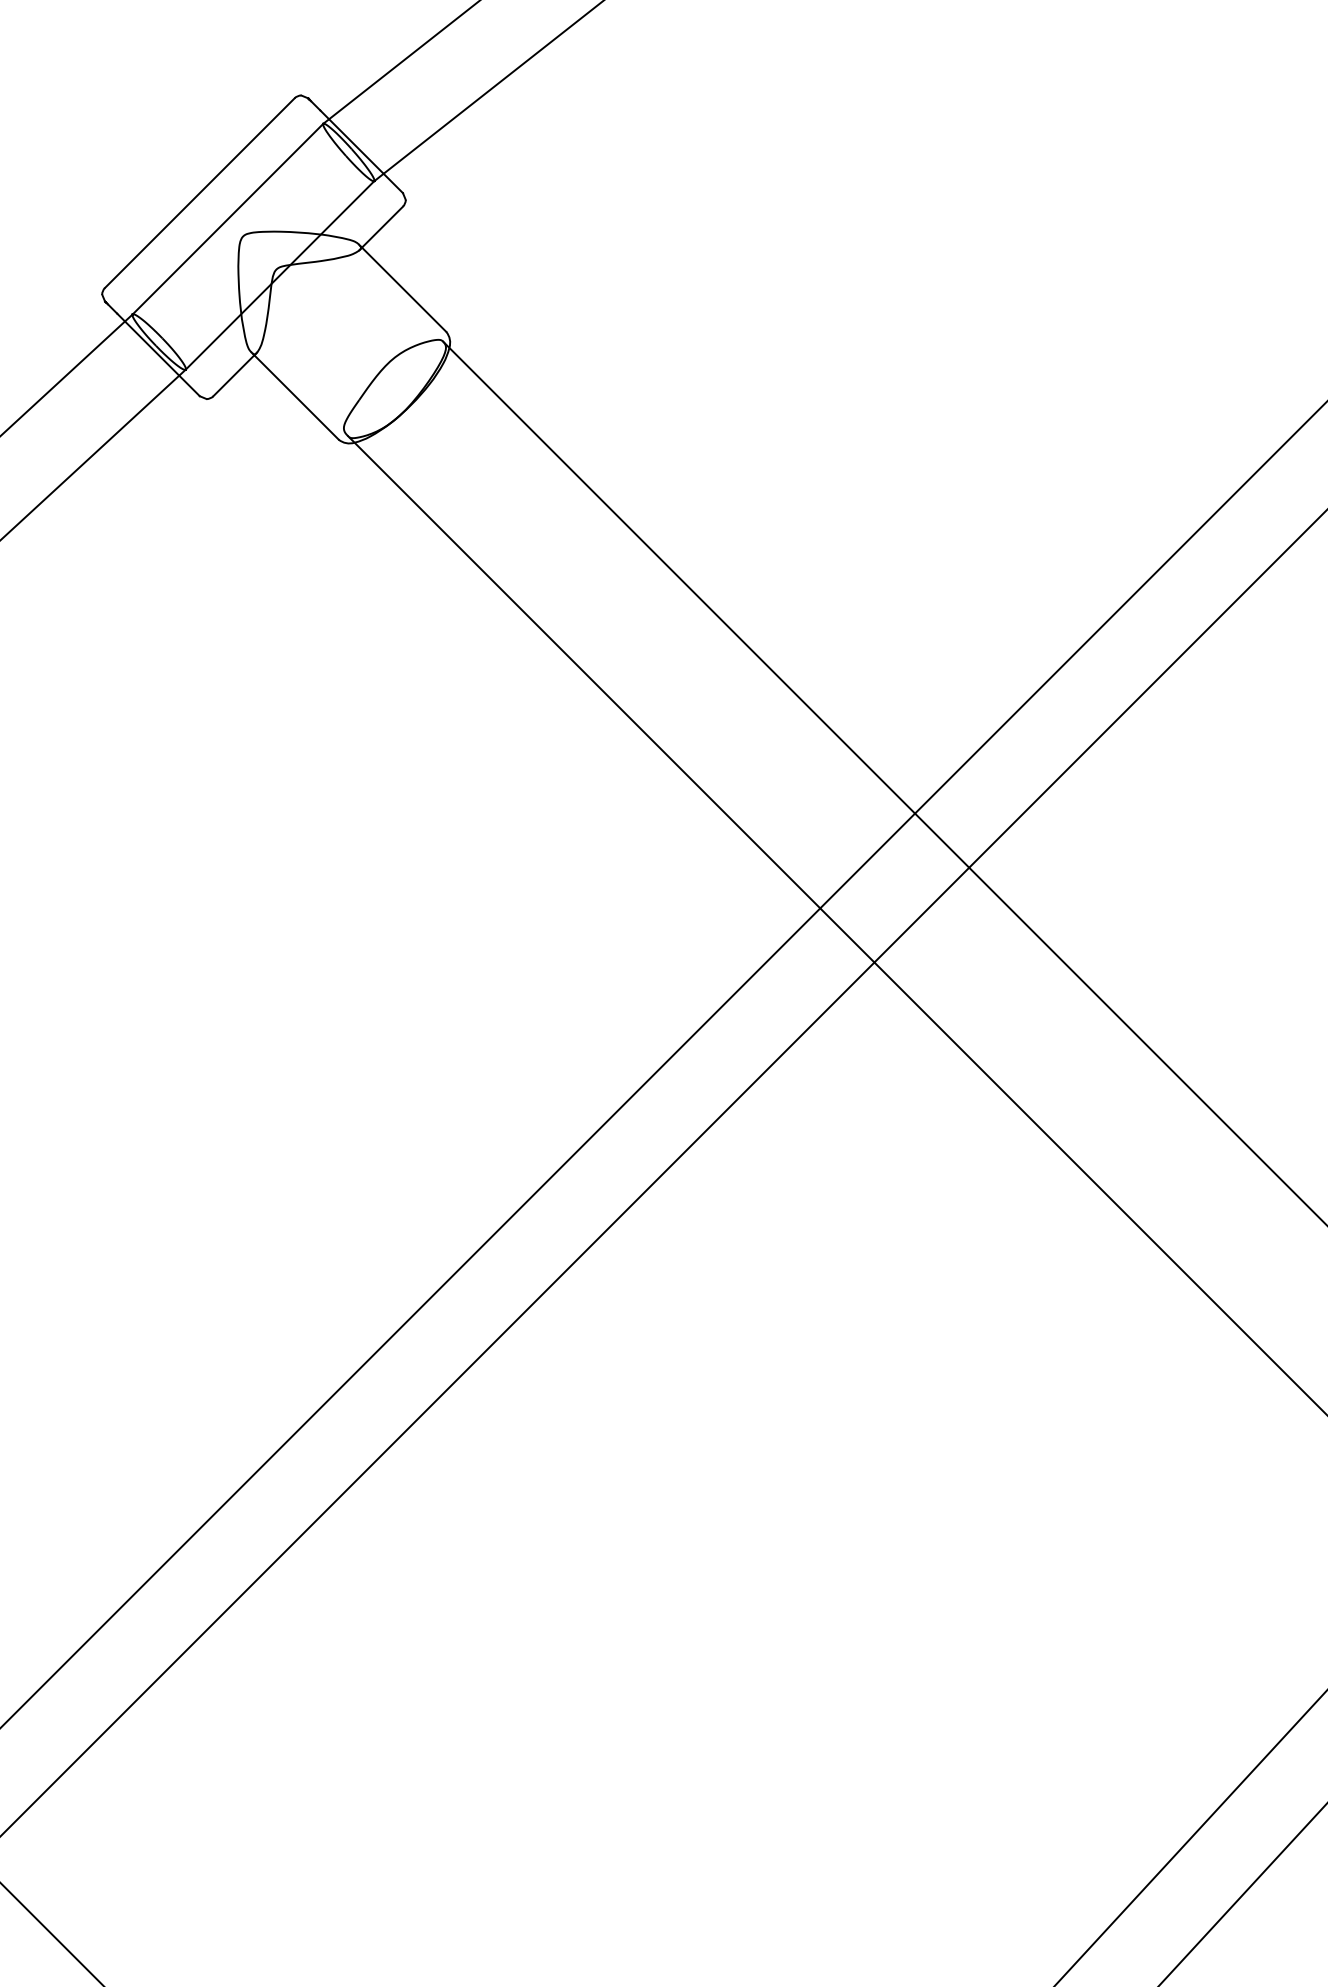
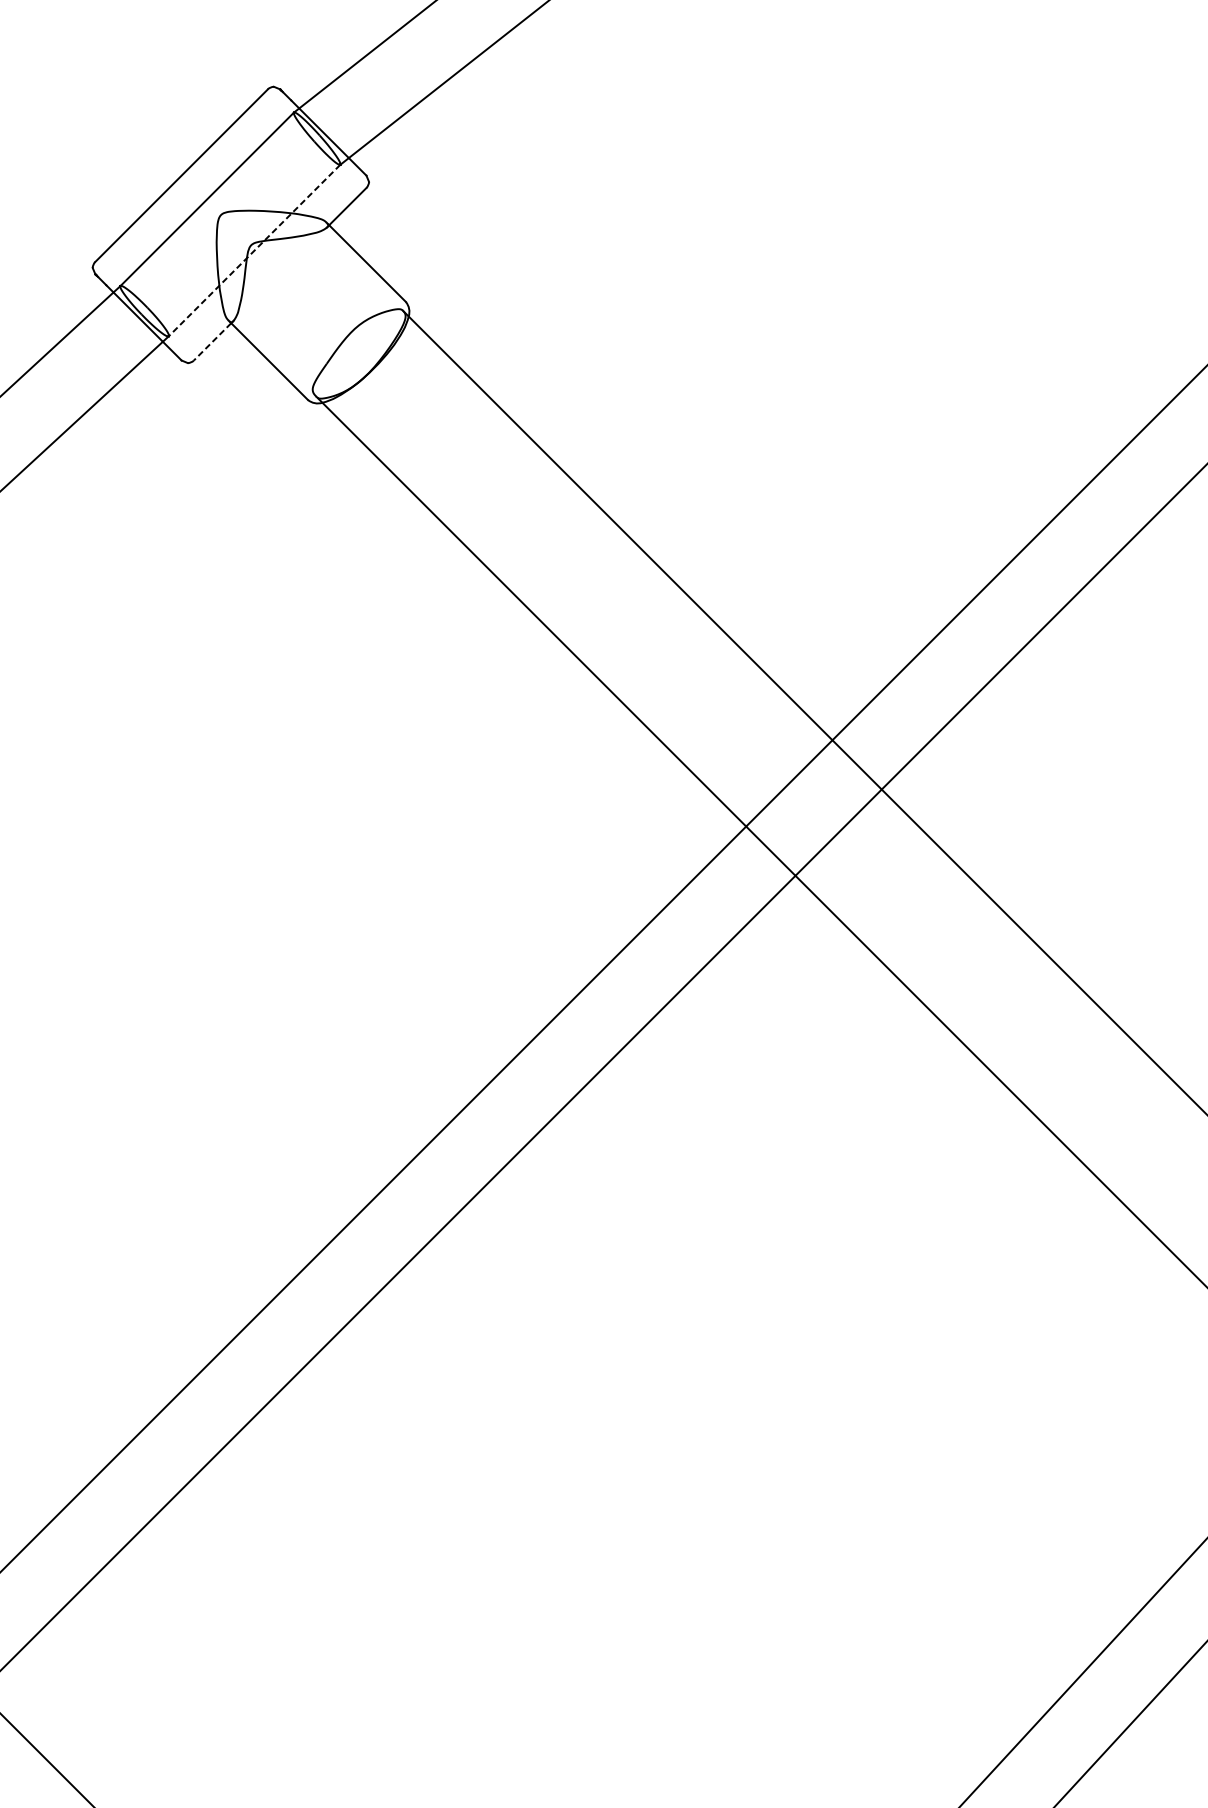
line: (279, 275) -> (254, 250), solid -> dashed
line: (233, 375) -> (212, 341), solid -> dashed

